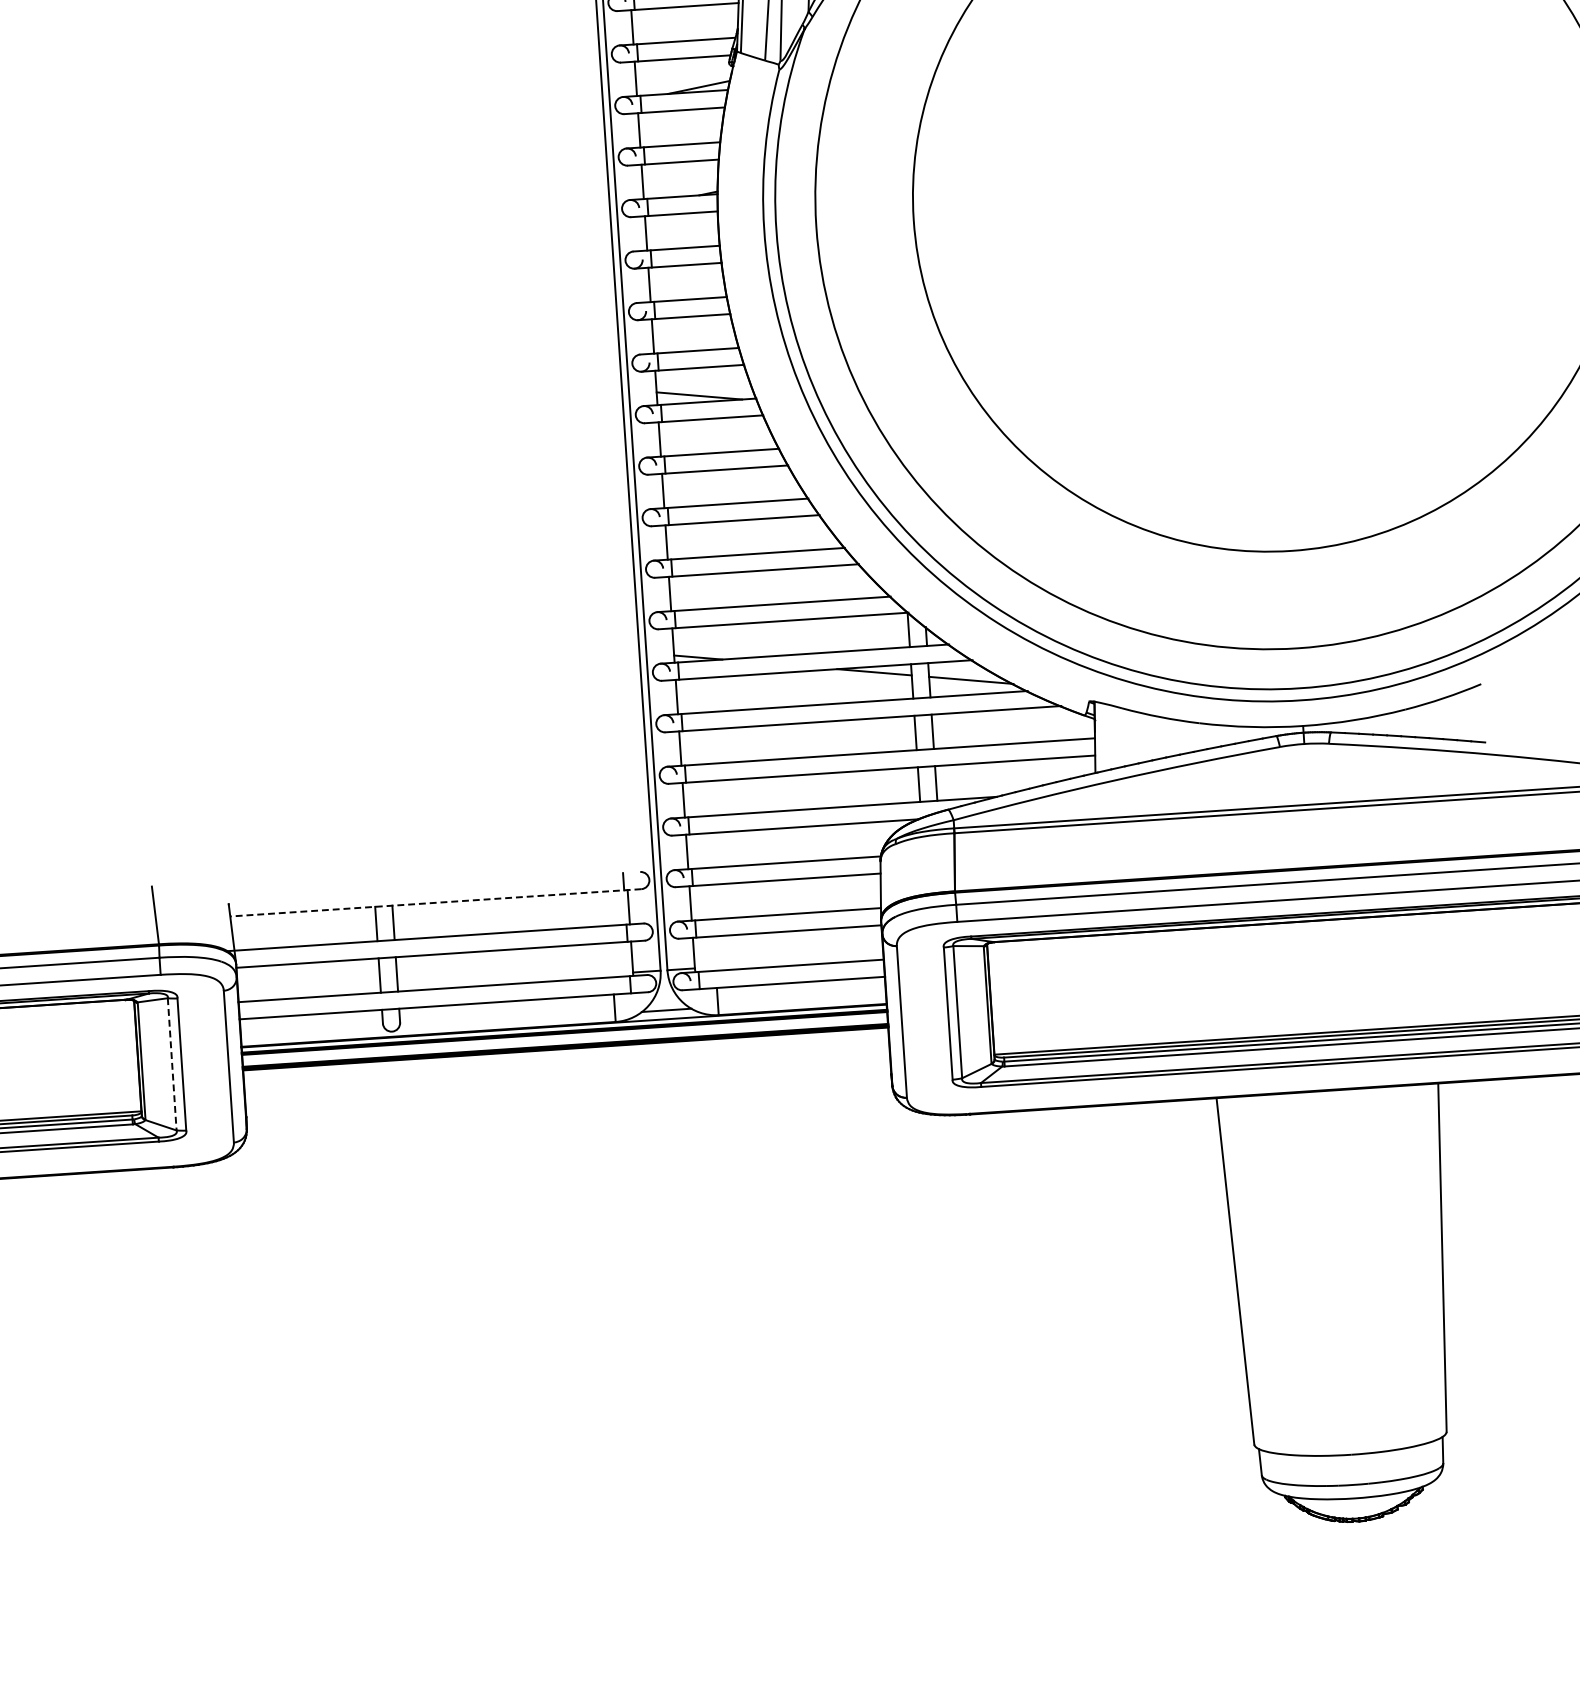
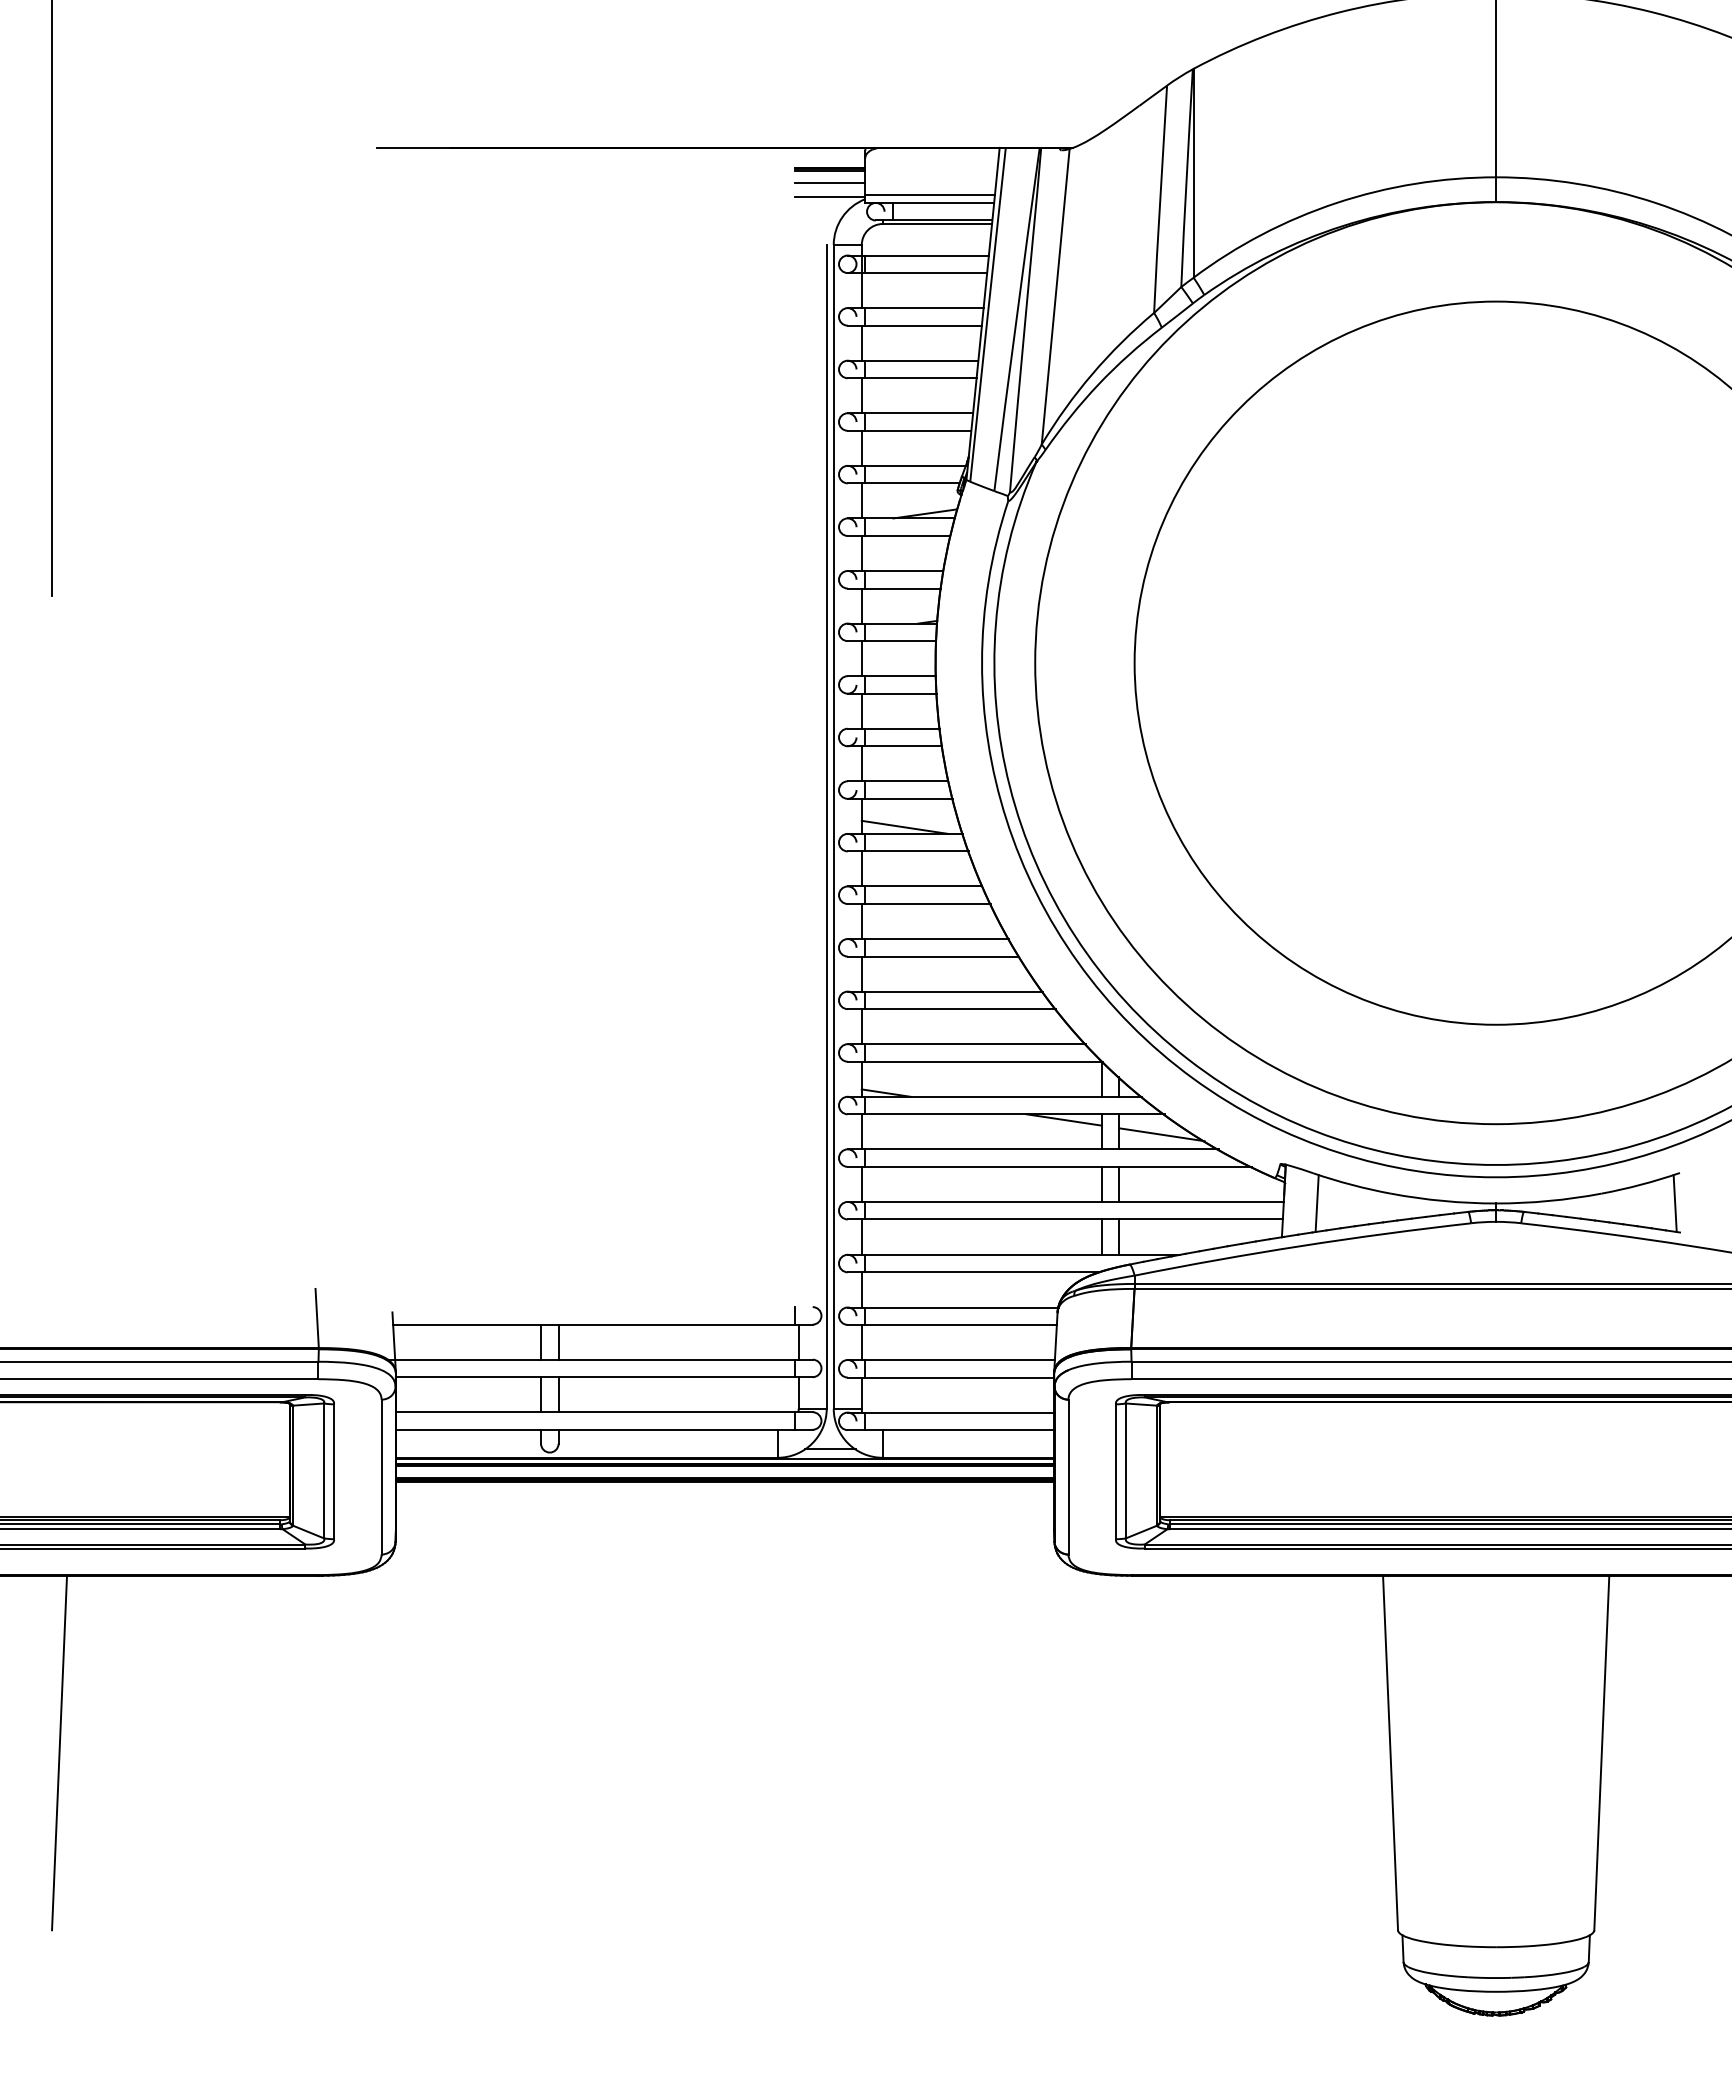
line: (1477, 714) -> (1674, 1203), added
line: (1127, 737) -> (1316, 1203), added
line: (435, 902) -> (602, 1324), dashed -> solid
line: (172, 1064) -> (324, 1471), dashed -> solid

